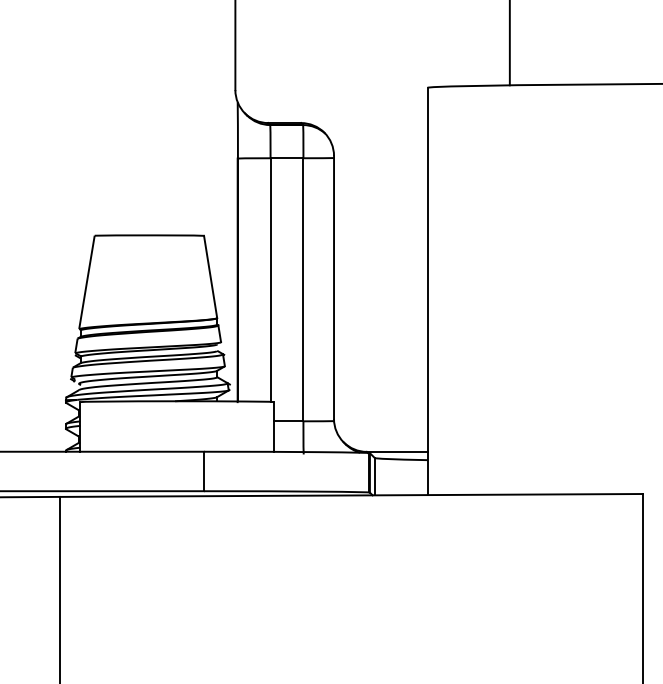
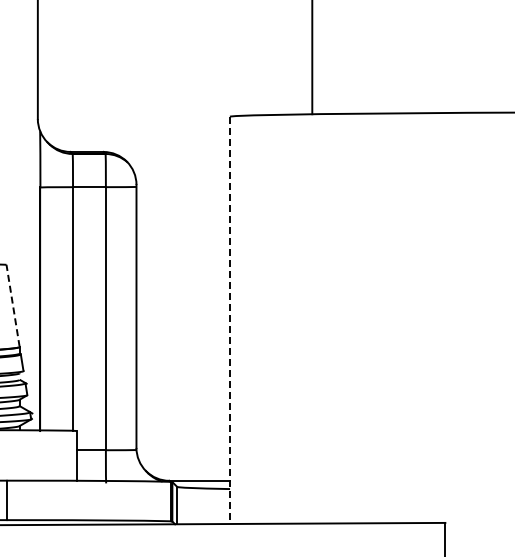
line: (210, 276) -> (12, 305), solid -> dashed
line: (427, 291) -> (229, 320), solid -> dashed

